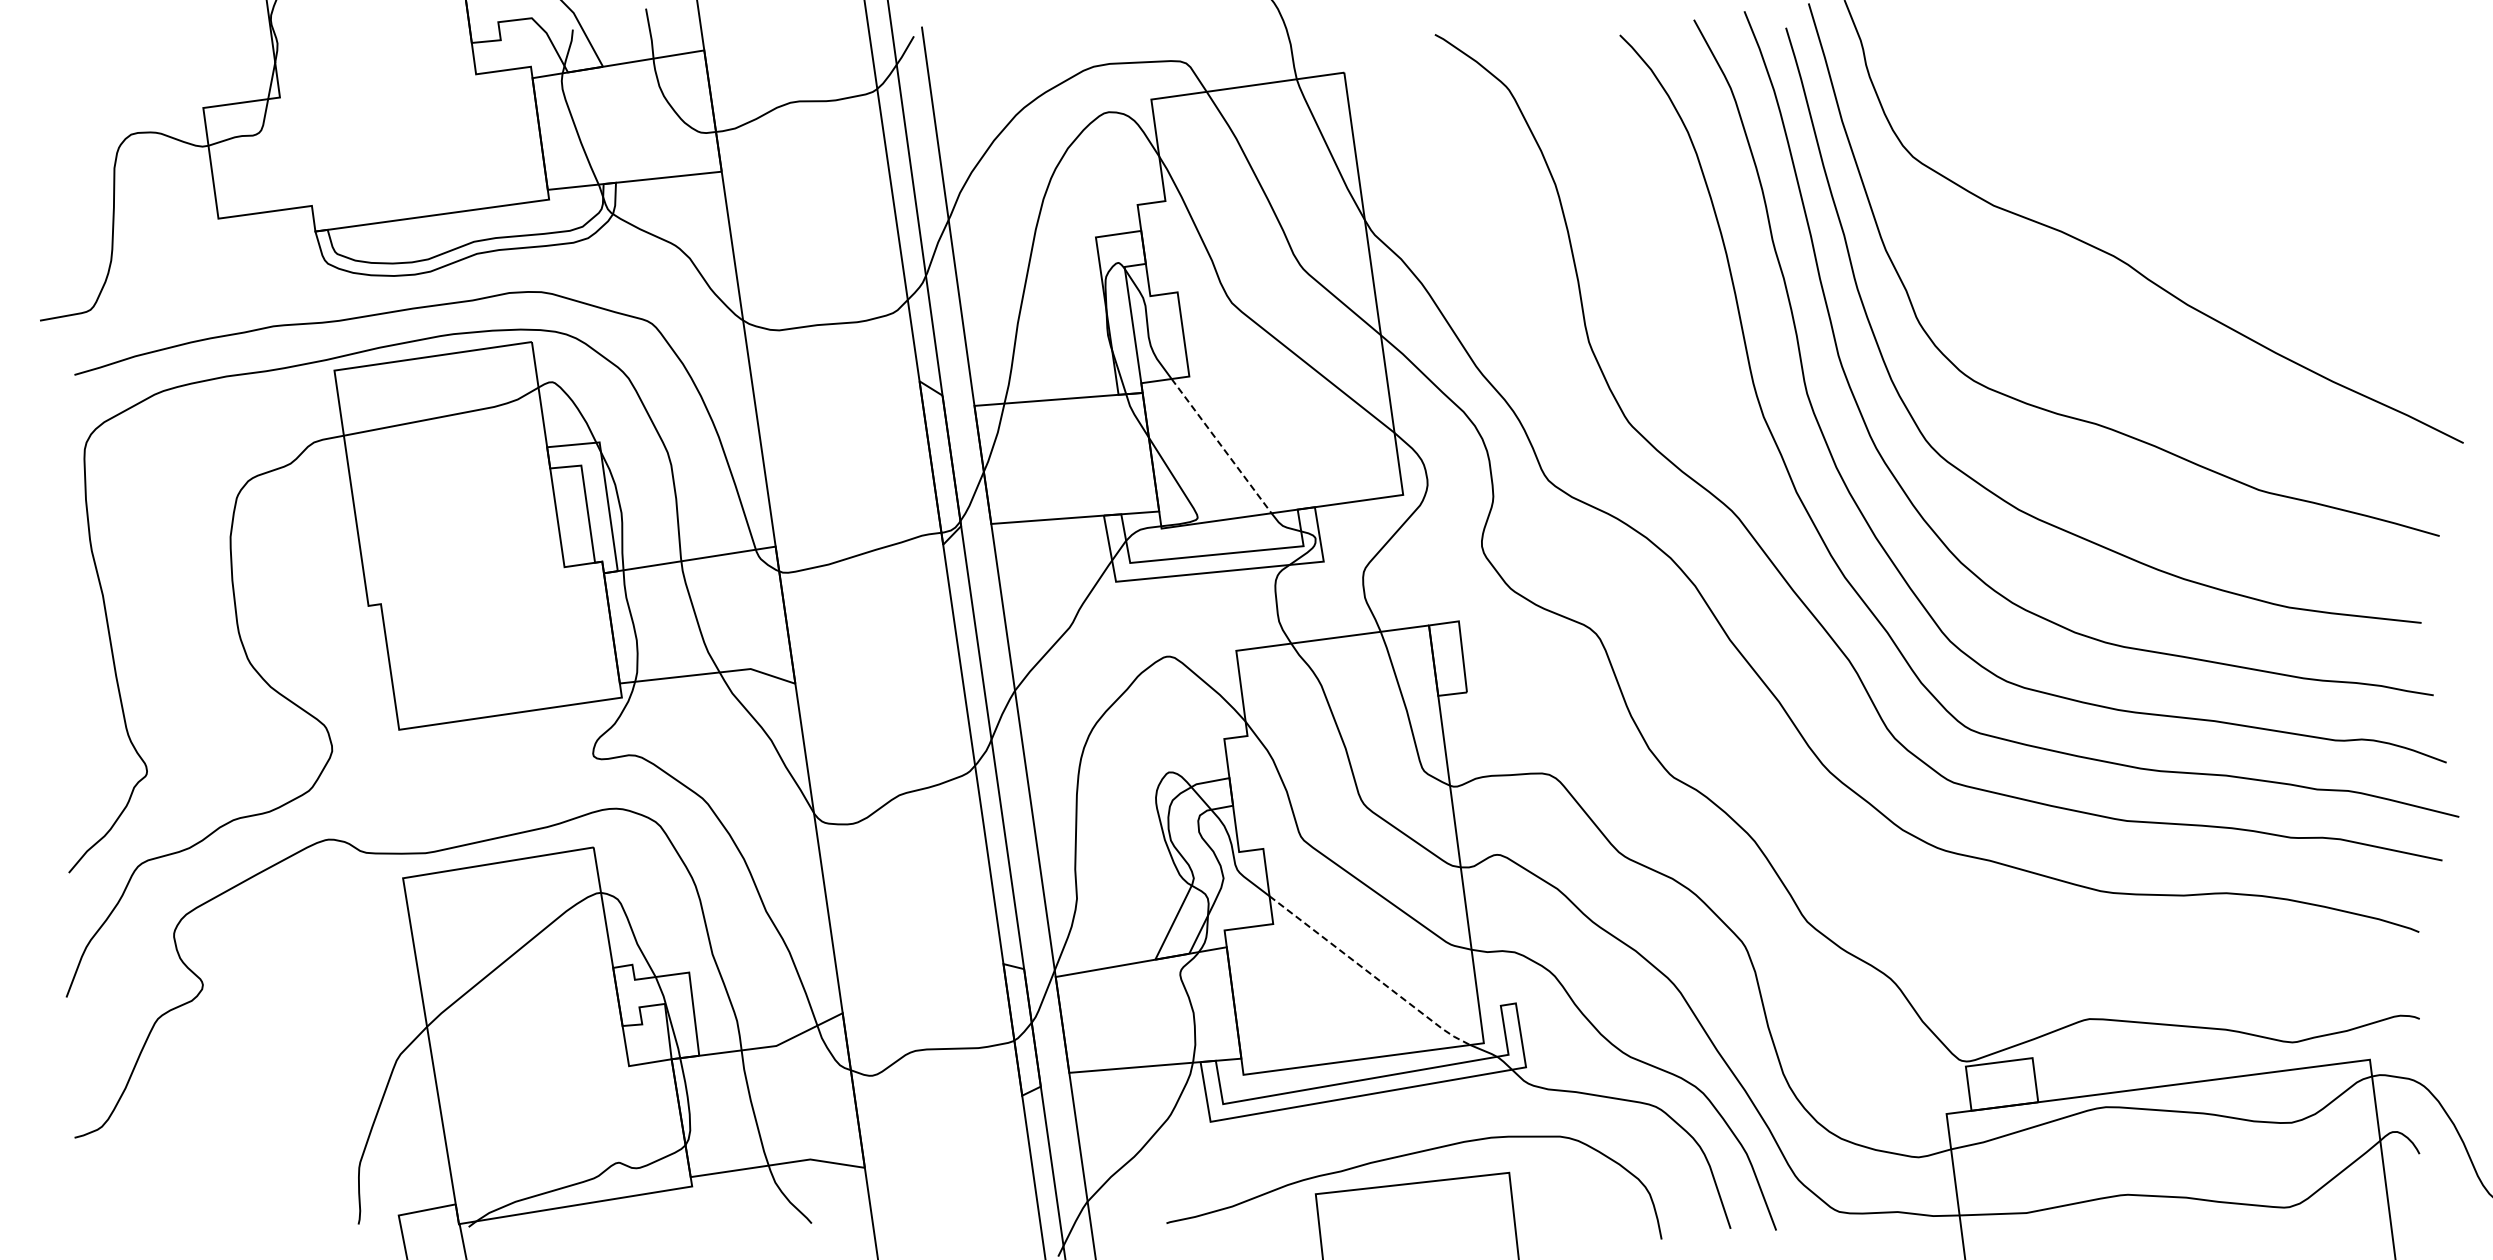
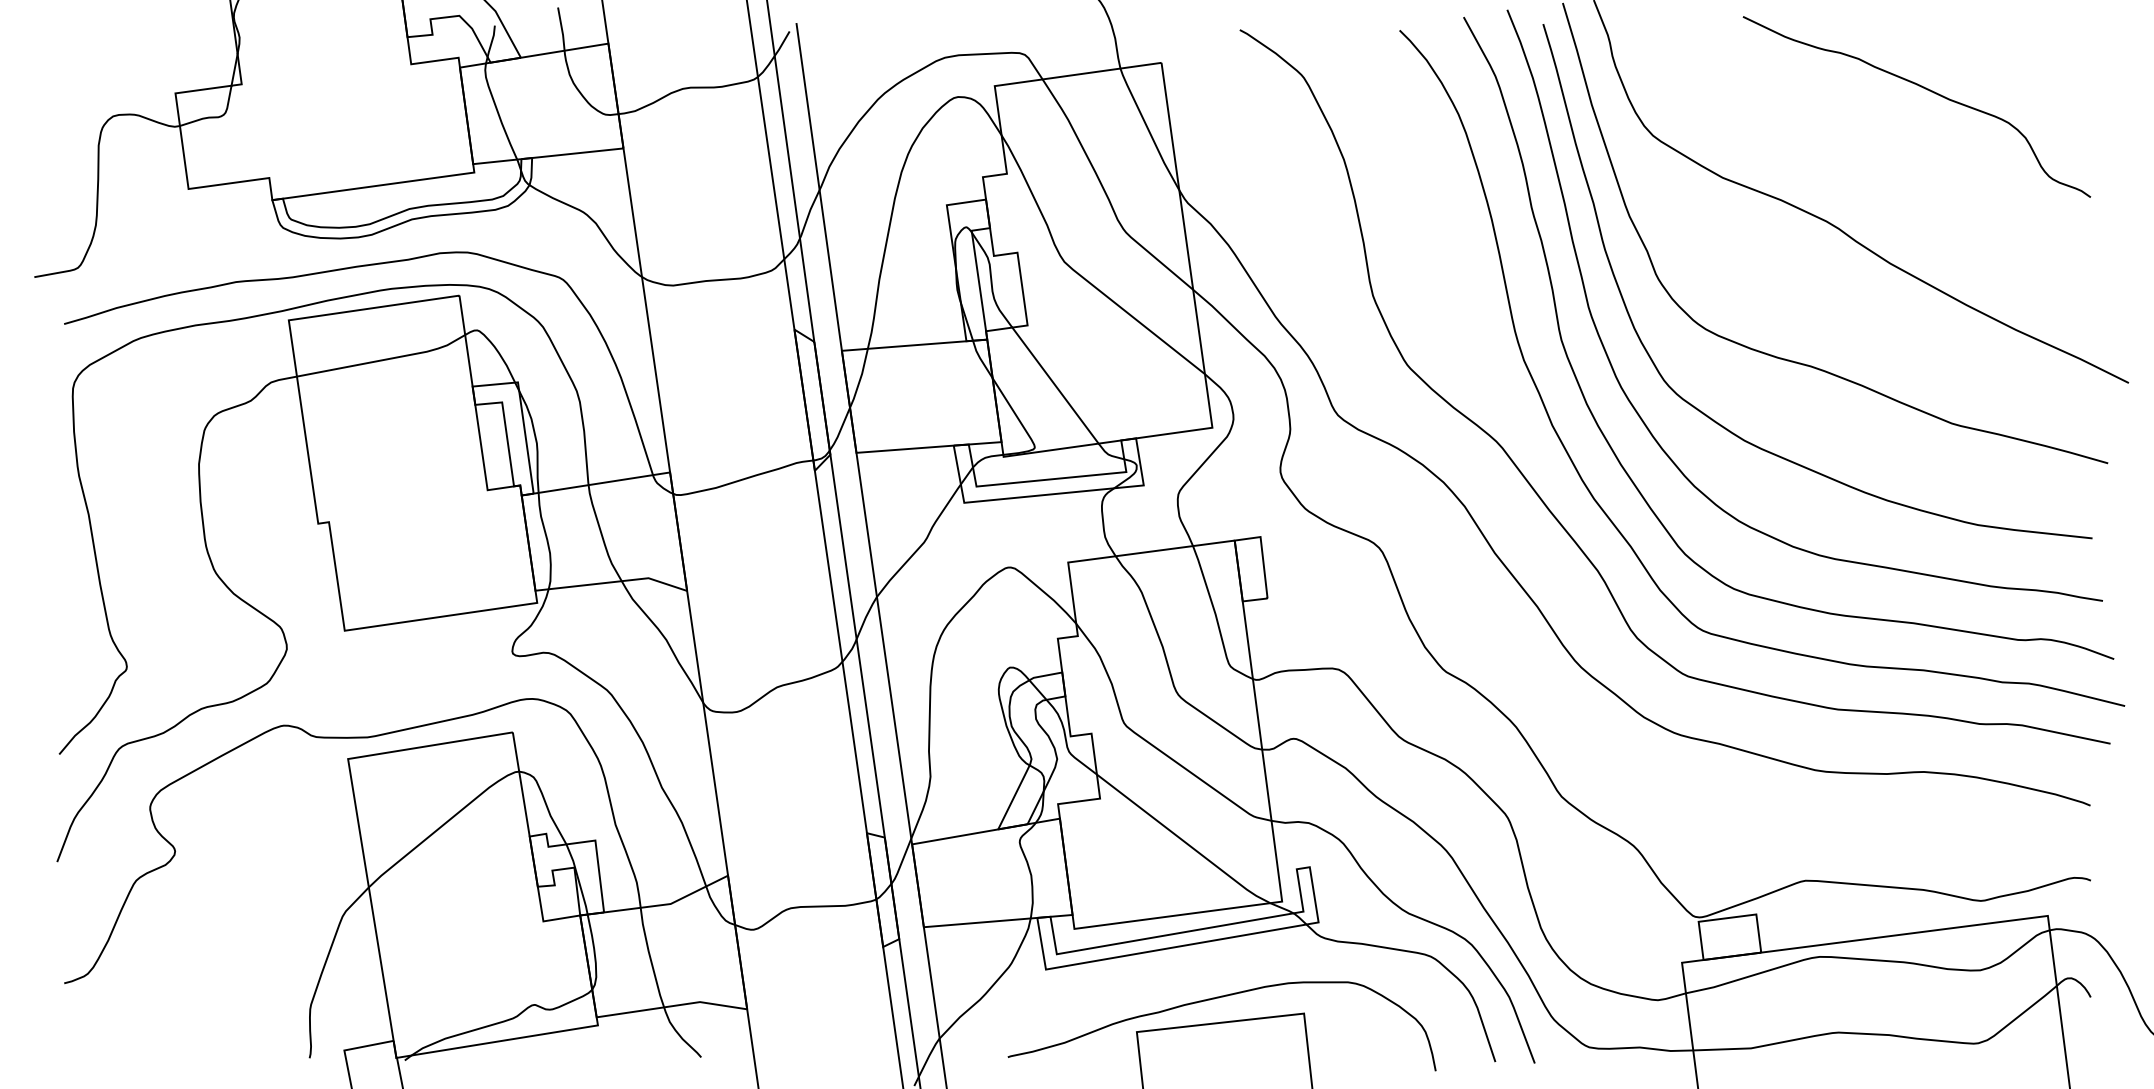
curve: (2228, 103) -> (1925, 89), added
line: (1221, 446) -> (1055, 385), dashed -> solid
line: (1370, 973) -> (1184, 841), dashed -> solid

